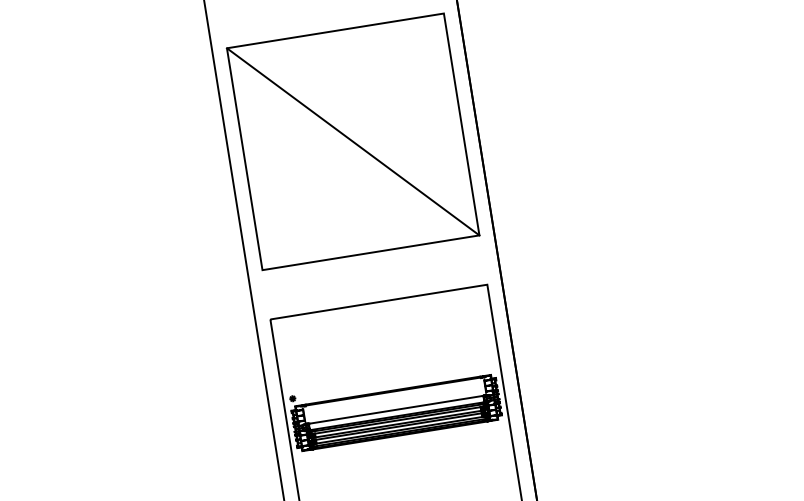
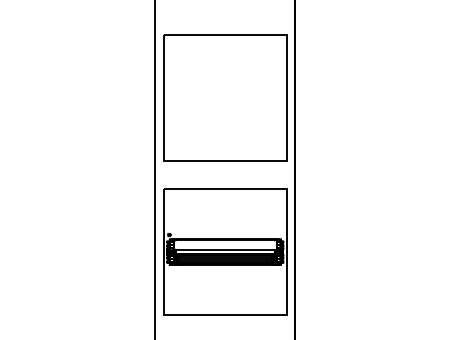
line: (351, 142) -> (224, 98), removed

